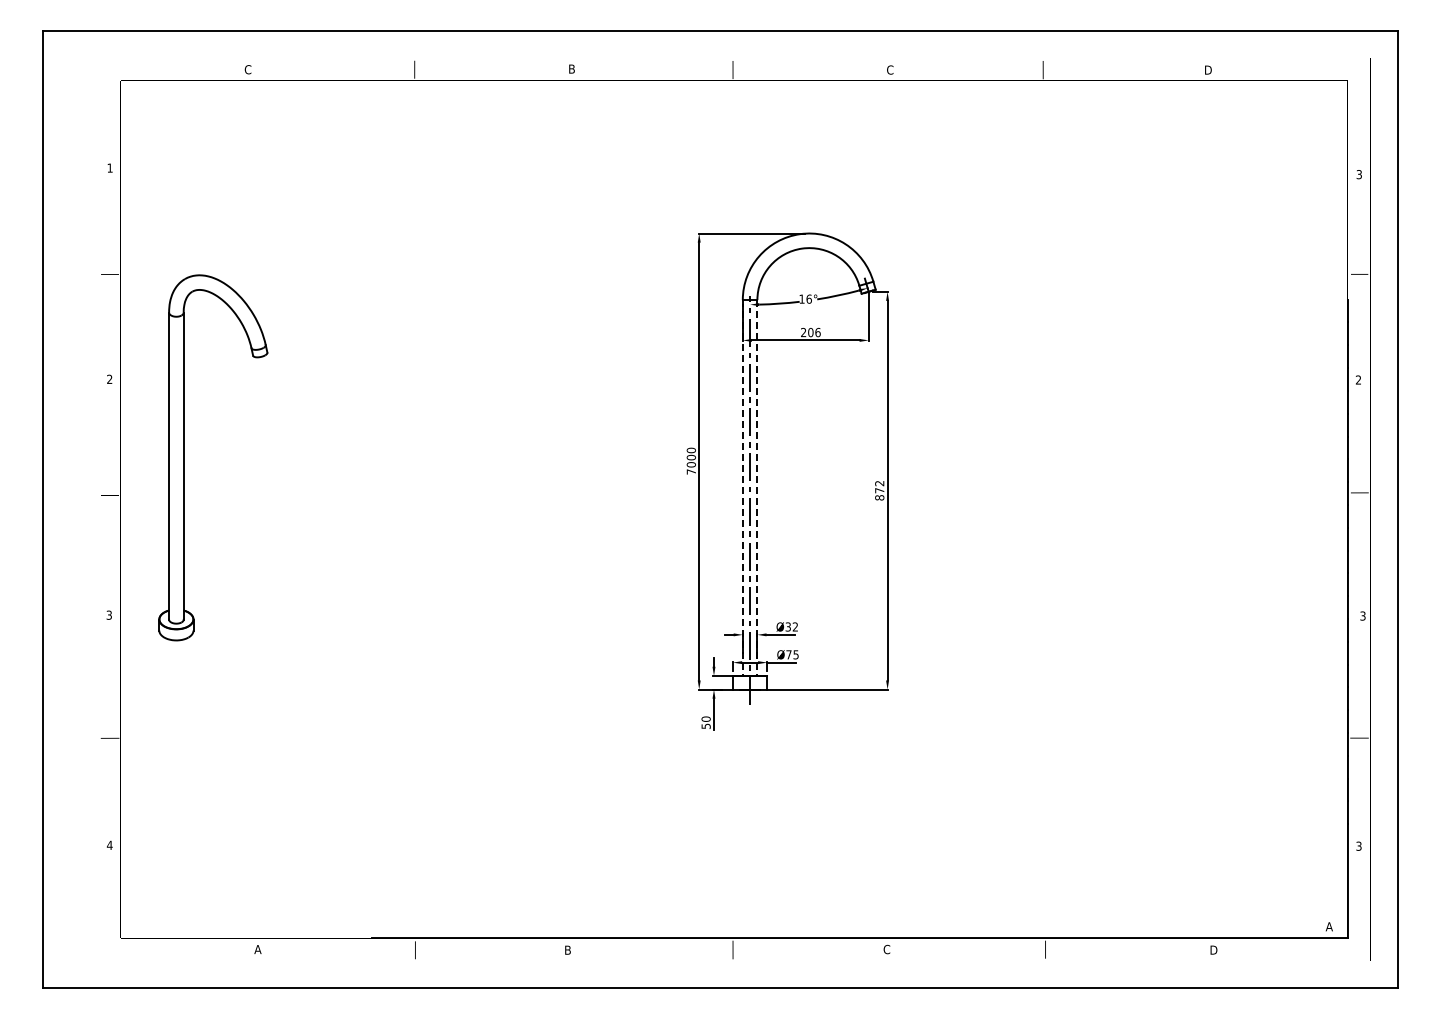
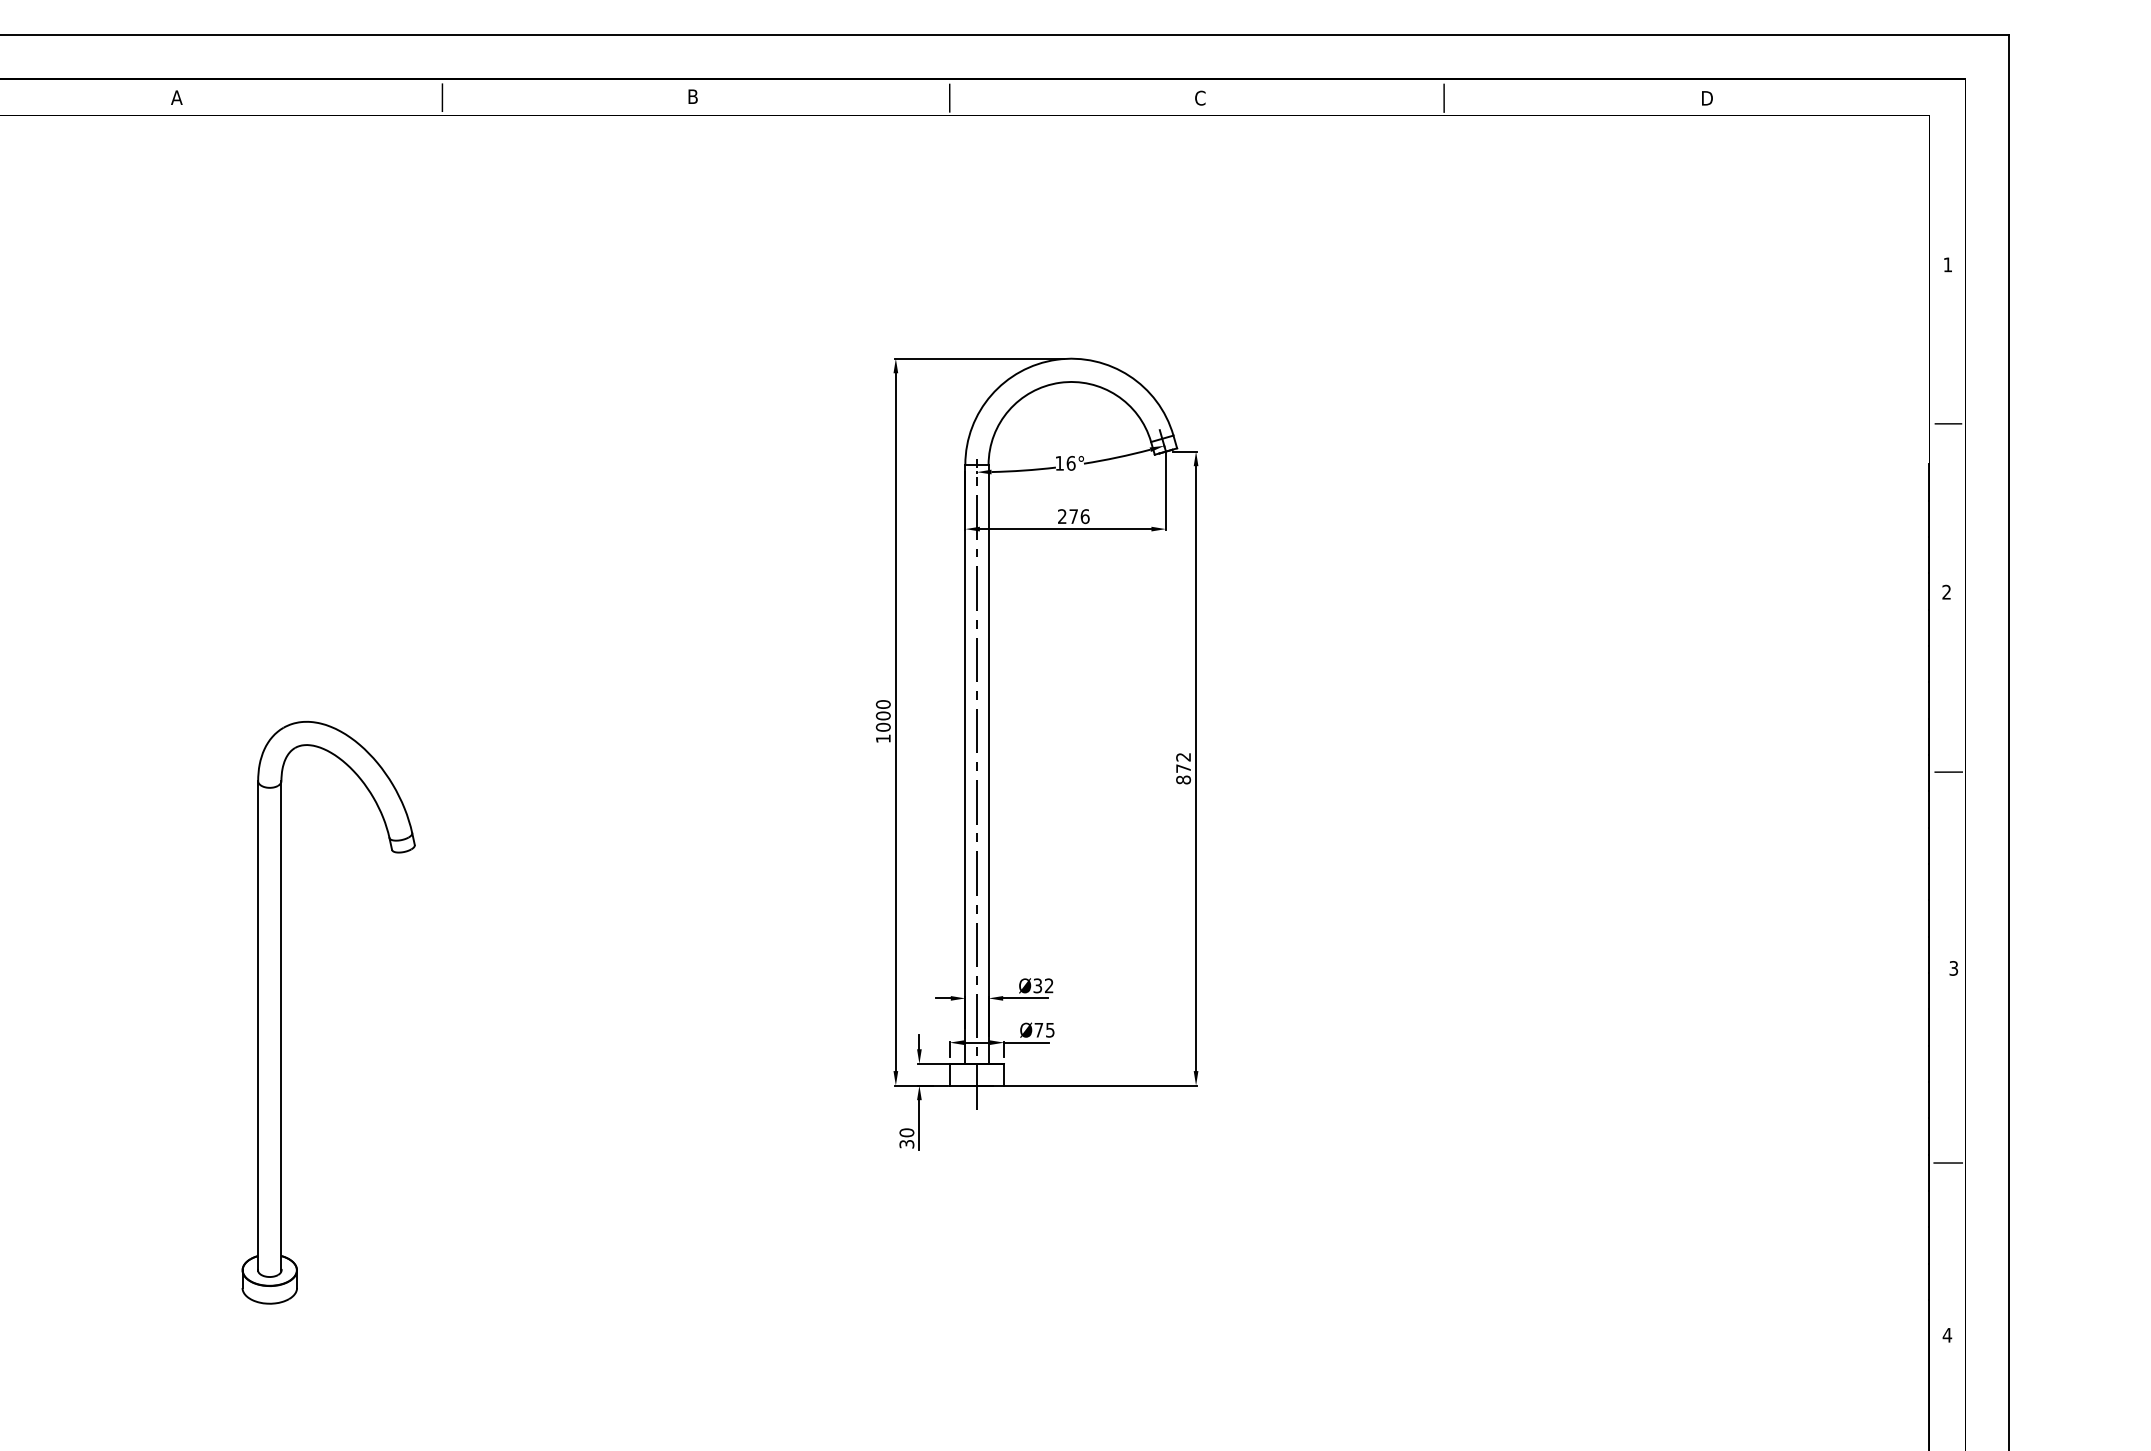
text: (247, 69) -> (175, 97), C -> A
text: (1358, 174) -> (1946, 264), 3 -> 1
text: (810, 332) -> (1073, 516), 206 -> 276
part: (184, 457) -> (282, 1012), moved
text: (690, 471) -> (881, 738), 7000 -> 1000
line: (742, 488) -> (964, 765), dashed -> solid
line: (757, 488) -> (988, 765), dashed -> solid
text: (705, 725) -> (905, 1142), 50 -> 30
text: (1358, 845) -> (1946, 1334), 3 -> 4

